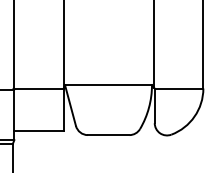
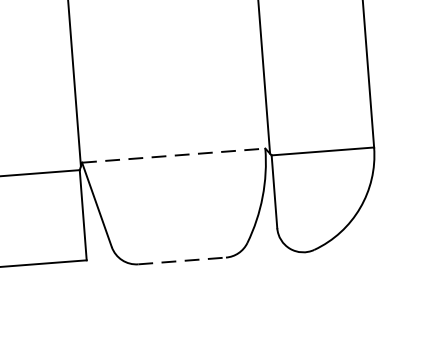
line: (109, 85) -> (175, 156), solid -> dashed
line: (108, 135) -> (181, 261), solid -> dashed

